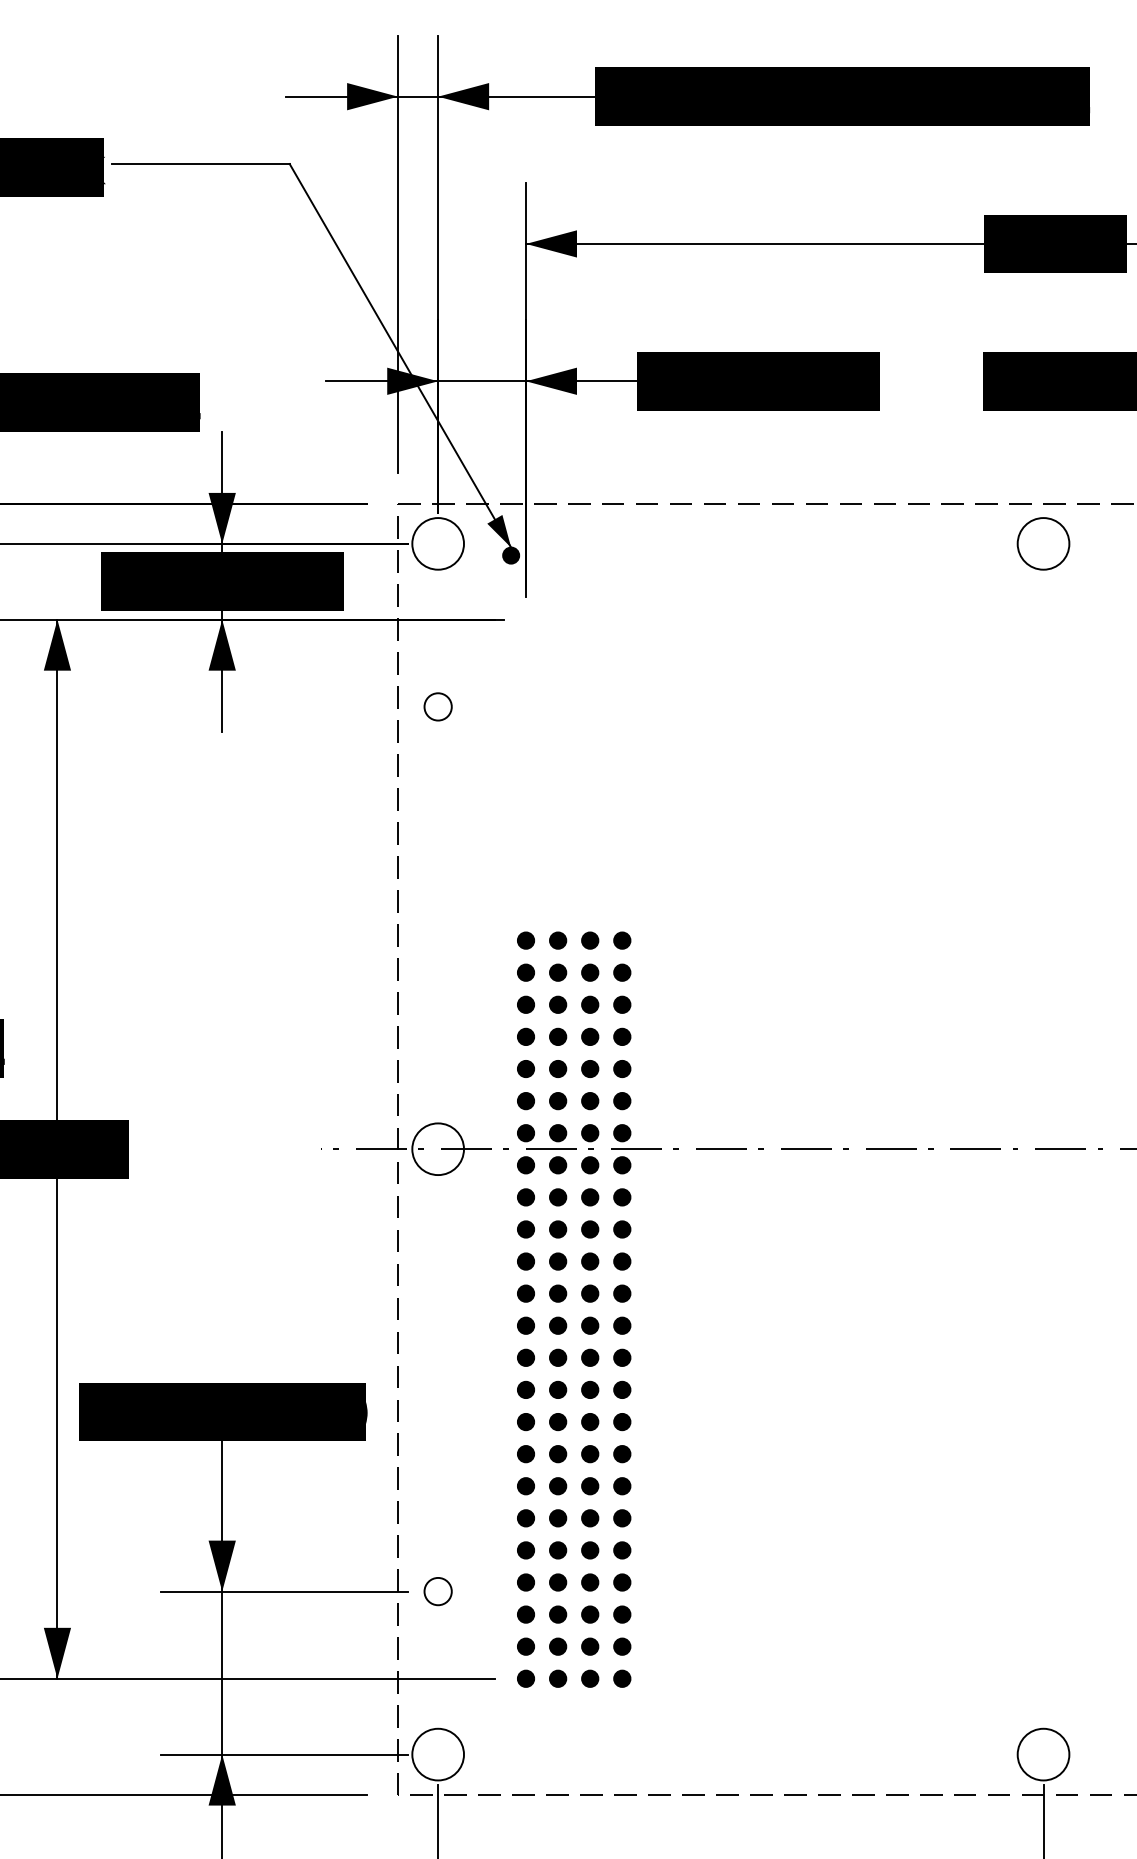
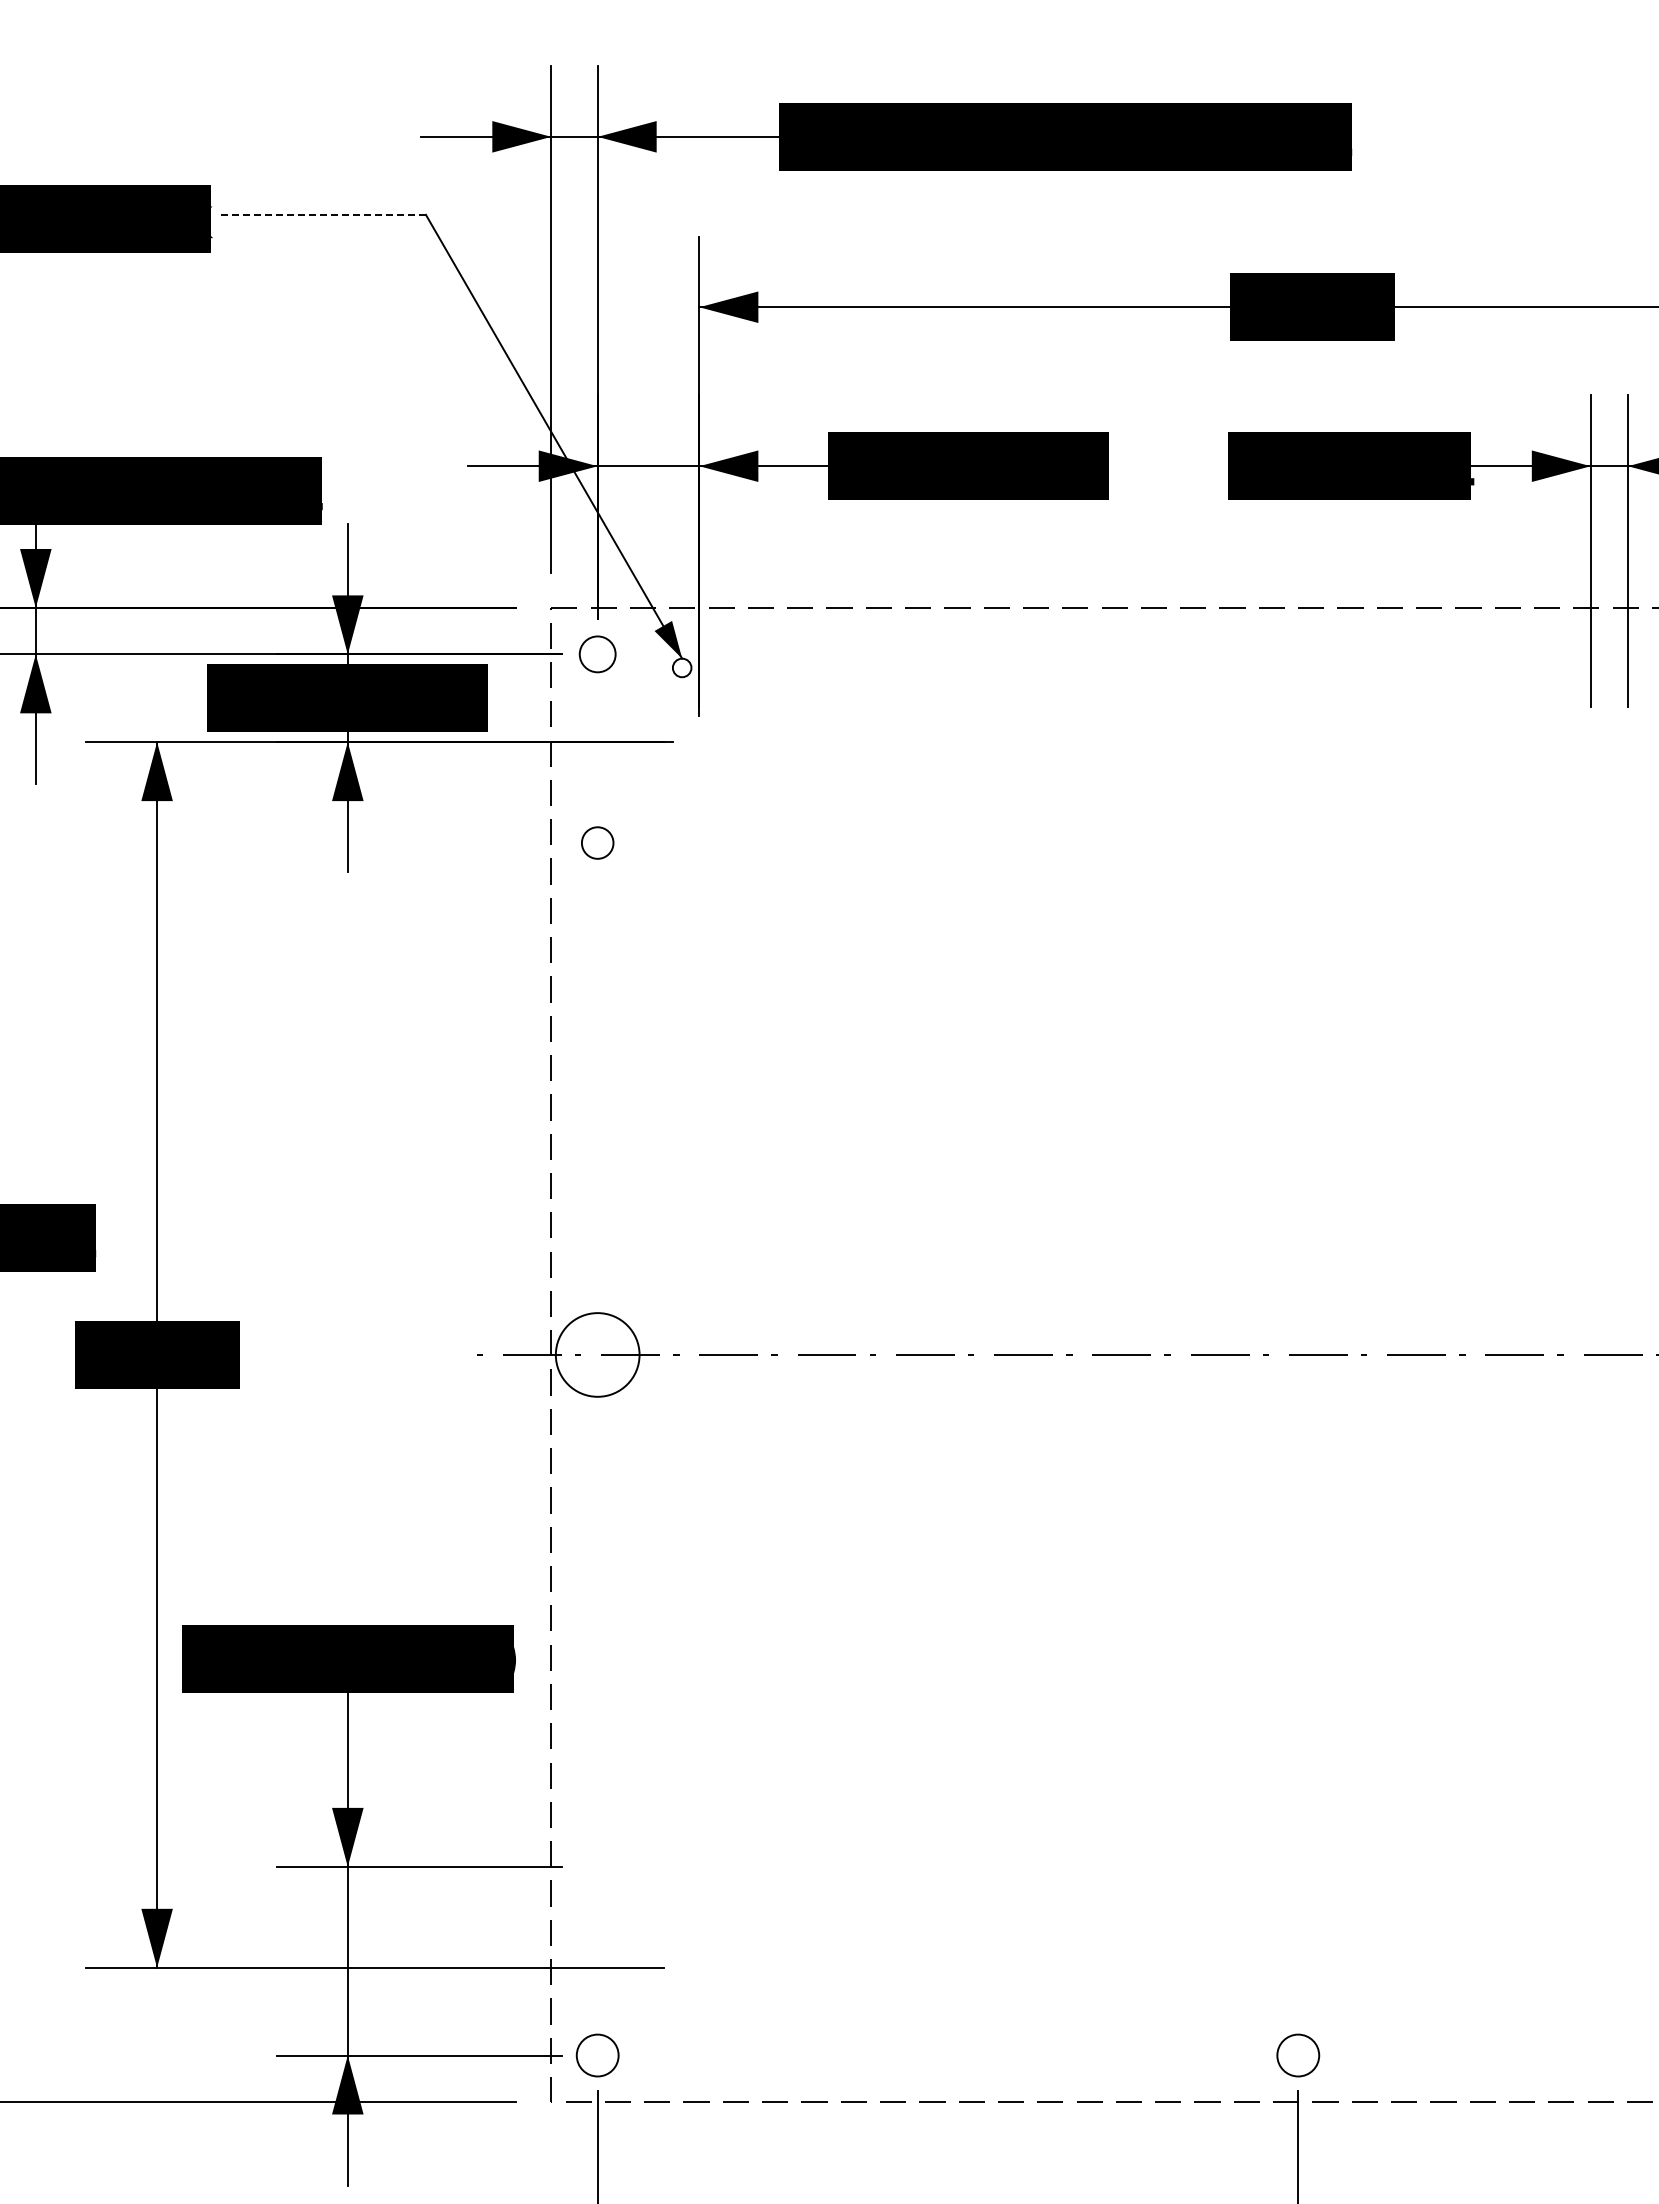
line: (200, 163) -> (322, 214), solid -> dashed
circle: (437, 543) -> (597, 654), size x0.6
circle: (1043, 543) -> (1298, 654), removed
fill: (510, 555) -> (681, 667), removed
circle: (437, 1148) -> (597, 1354), size x1.4
part: (584, 1300) -> (766, 1529), removed
circle: (437, 1591) -> (597, 1866), removed
circle: (437, 1754) -> (597, 2055), size x0.7
circle: (1043, 1754) -> (1298, 2055), size x0.7

